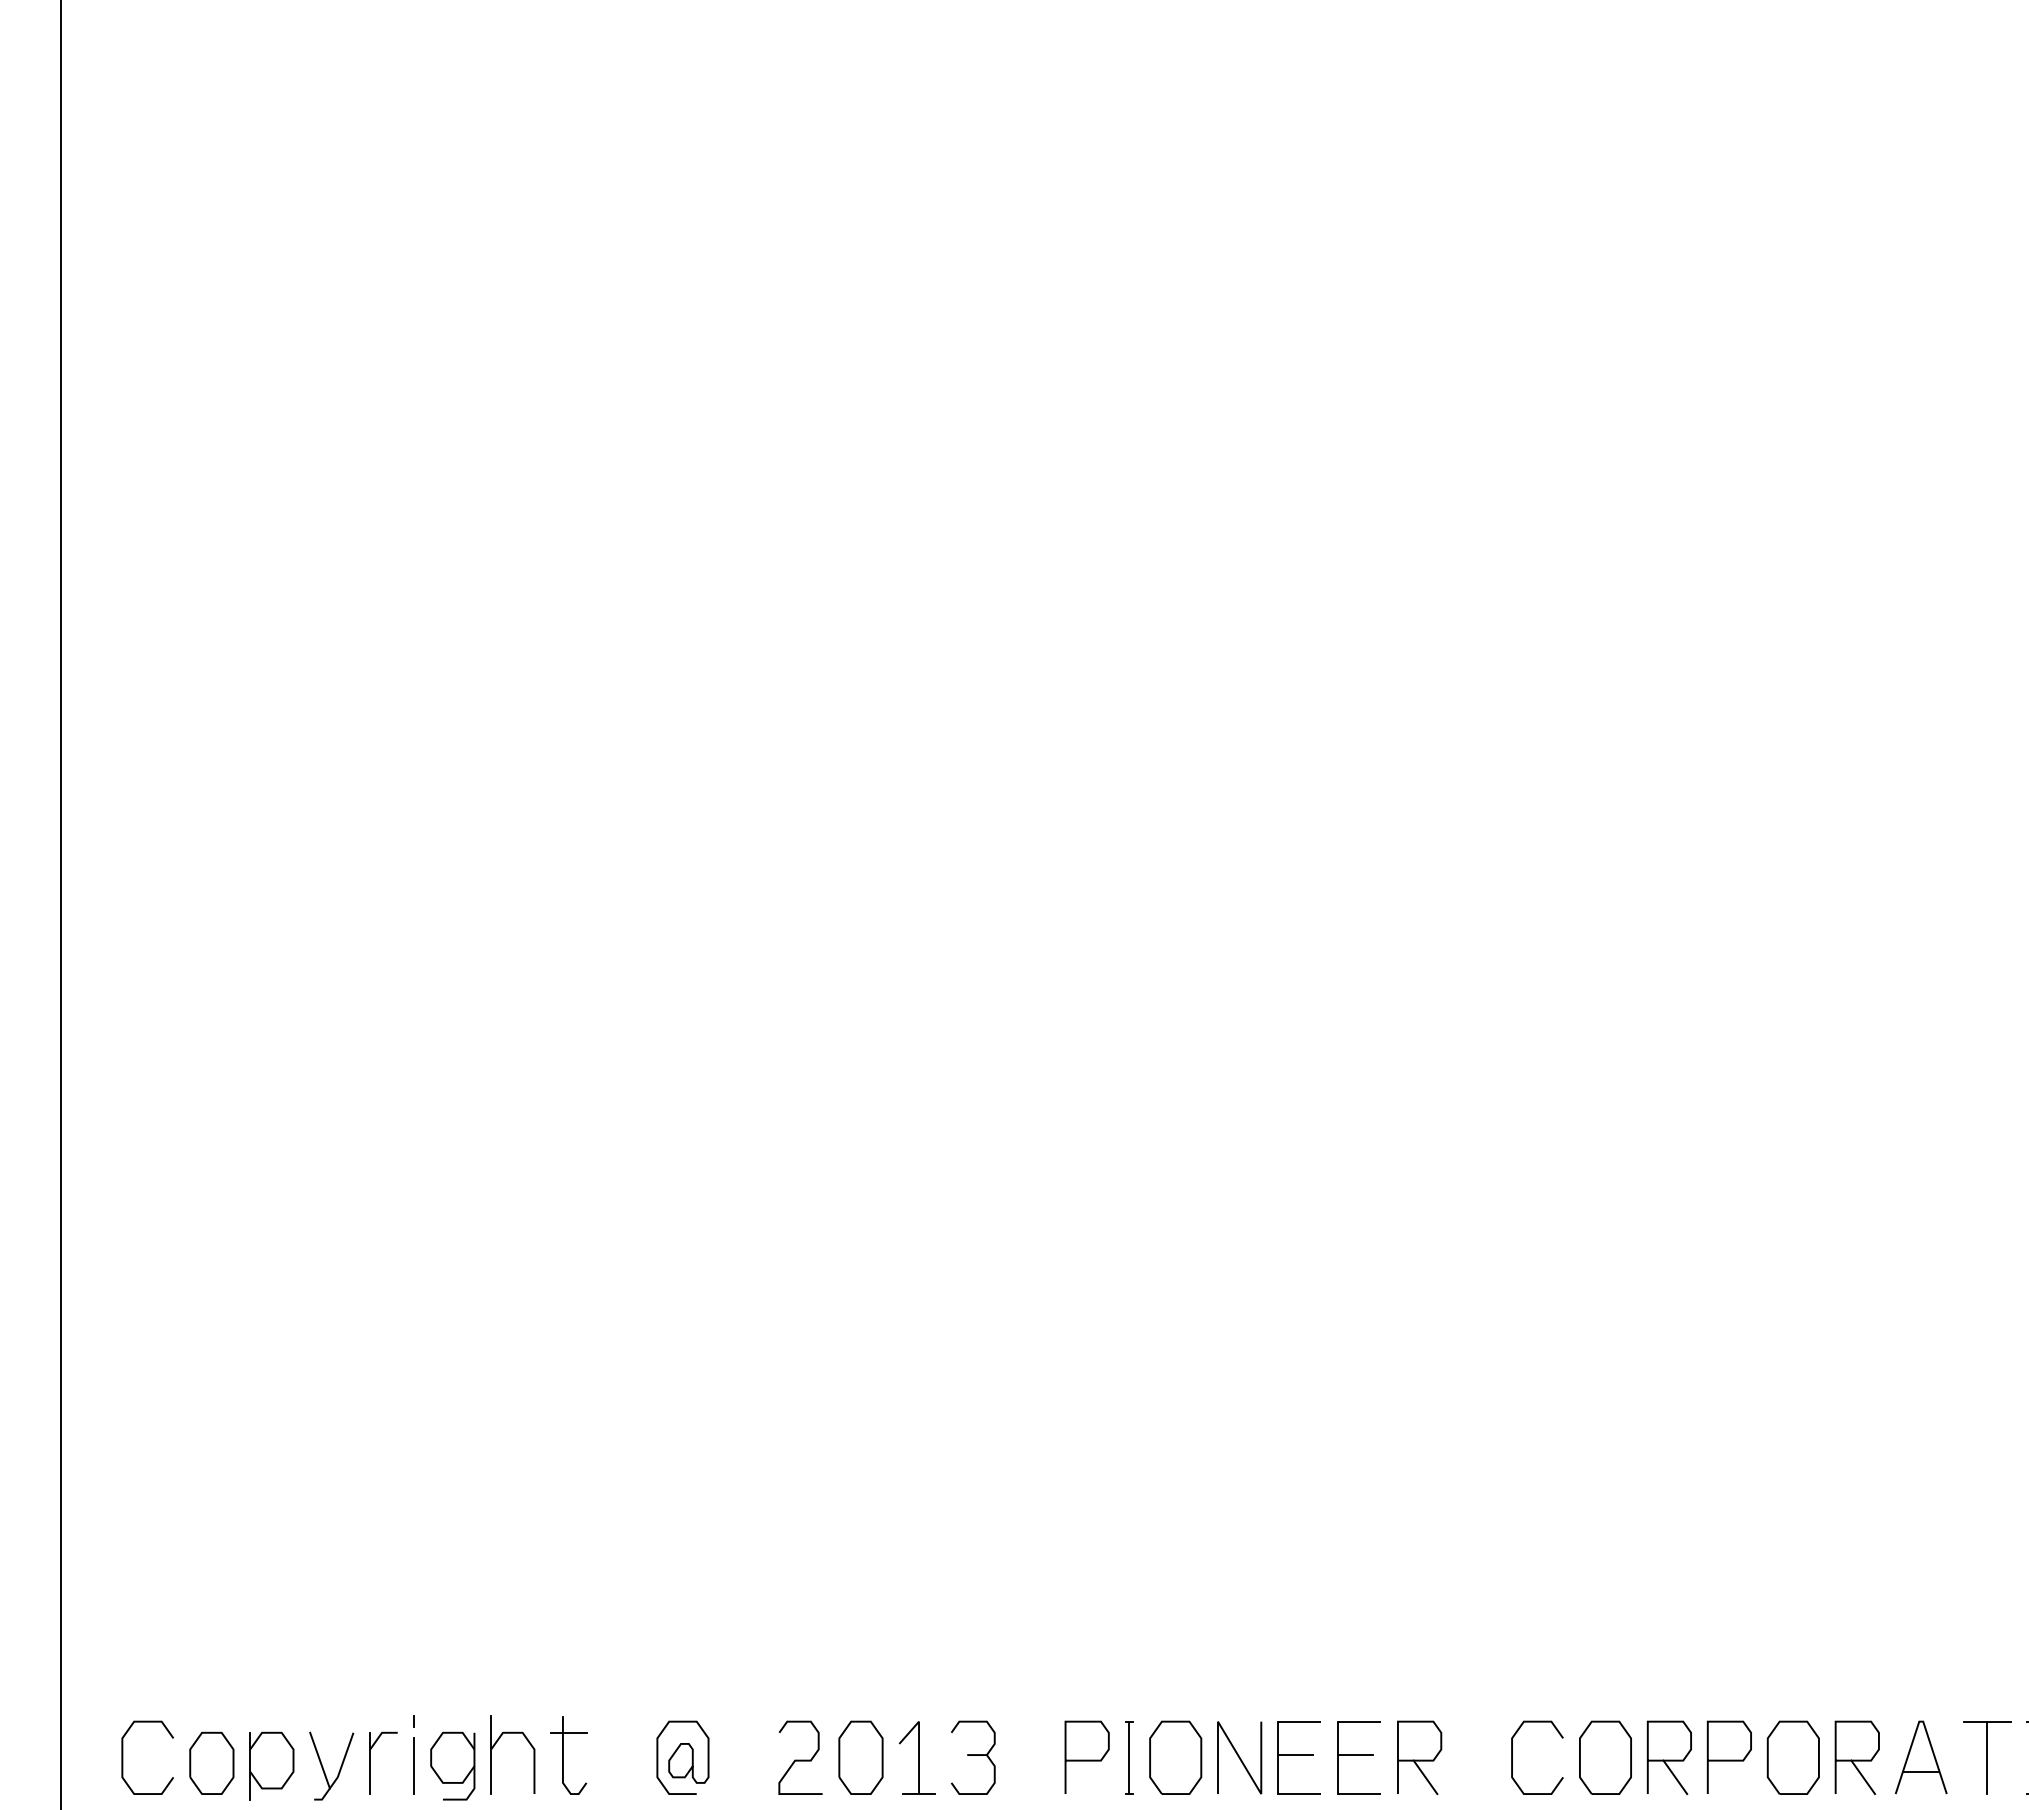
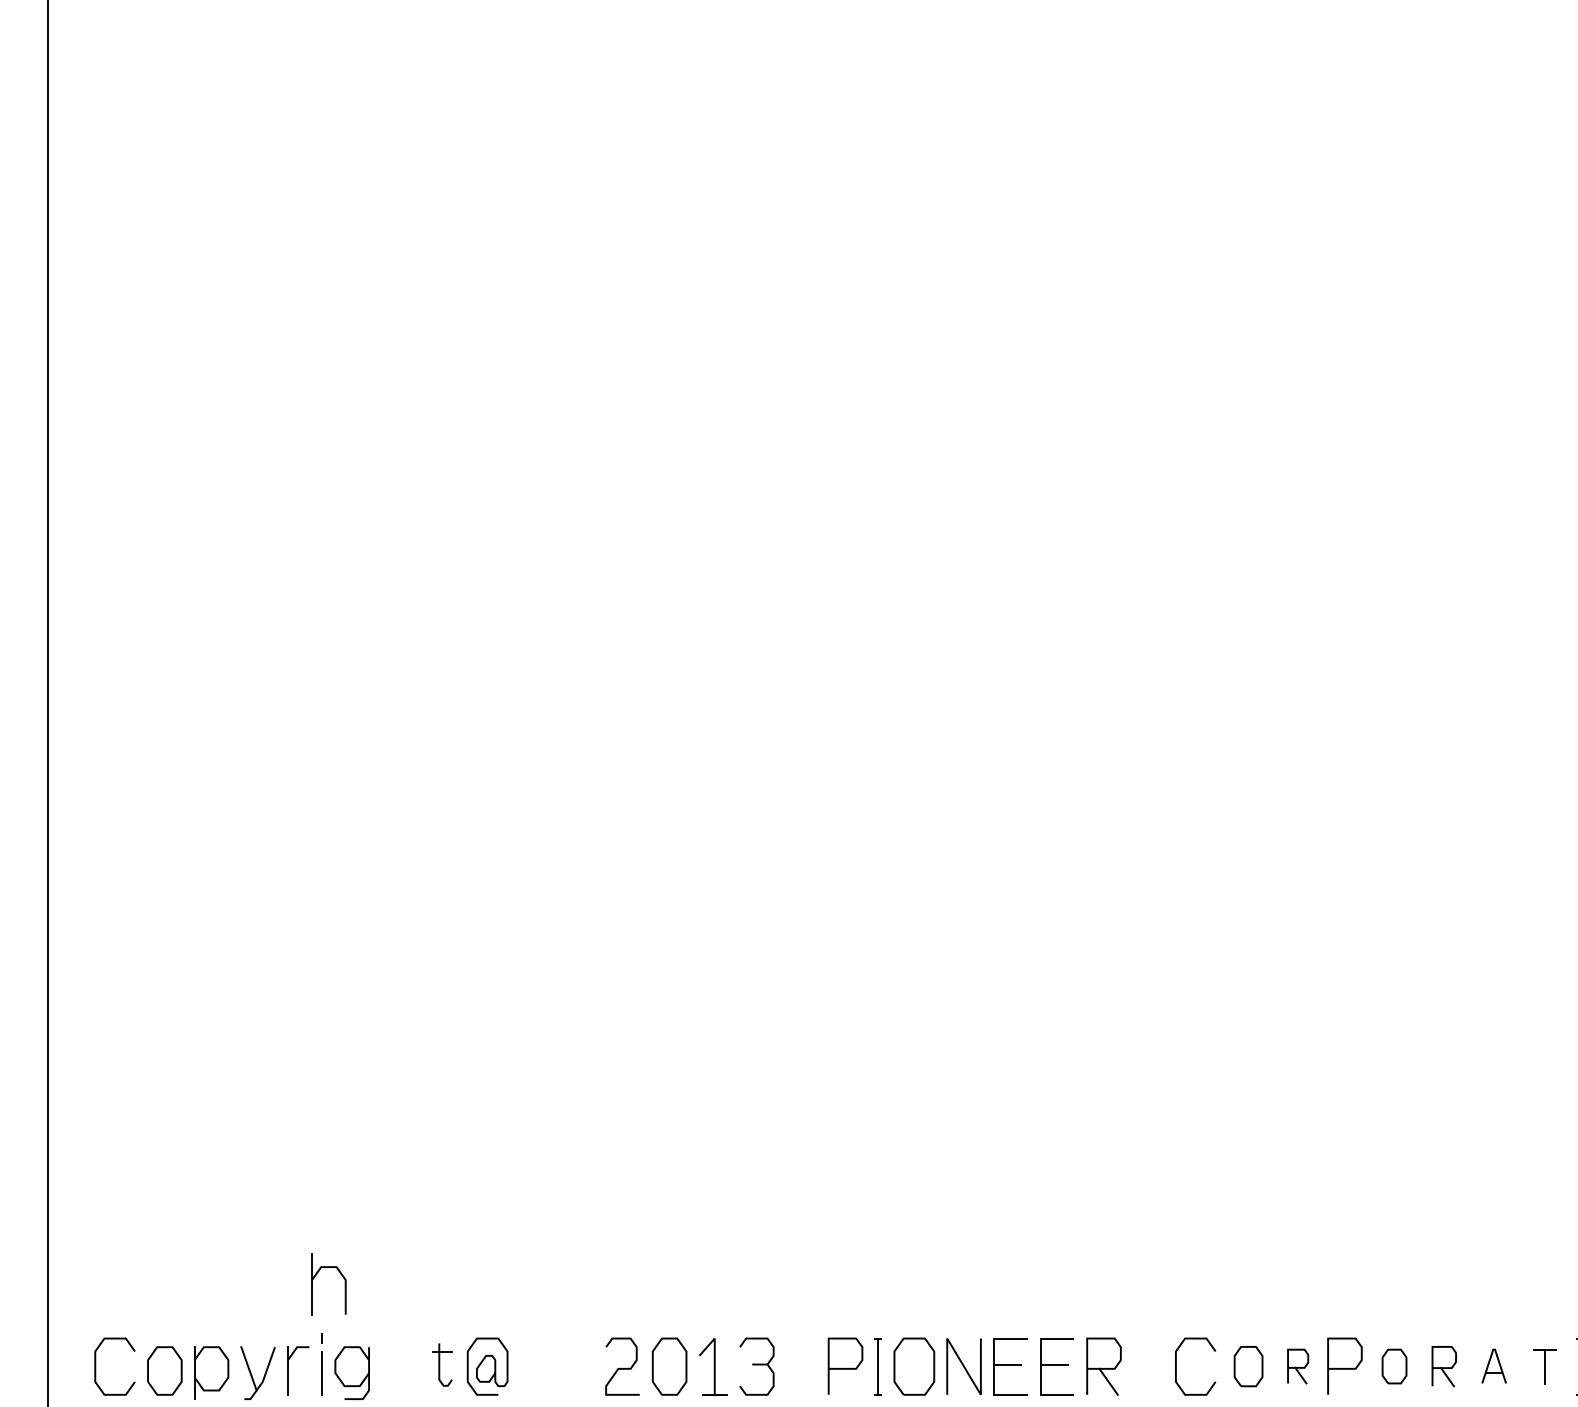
part: (497, 1742) -> (316, 1274), moved
curve: (676, 1752) -> (482, 1362), moved
part: (568, 1755) -> (442, 1364), size x0.7
part: (1605, 1757) -> (1248, 1366), size x0.7
part: (1668, 1757) -> (1297, 1366), size x0.6
part: (1792, 1757) -> (1393, 1366), size x0.6
part: (1856, 1757) -> (1443, 1366), size x0.7
part: (1921, 1757) -> (1494, 1366), size x0.6
part: (1987, 1757) -> (1545, 1366), size x0.6

